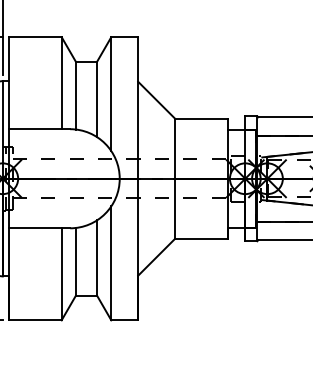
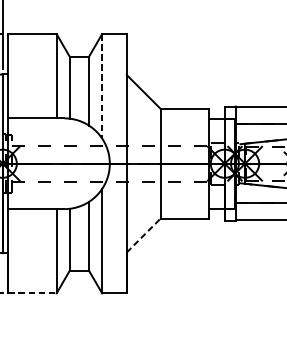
line: (111, 94) -> (102, 86), solid -> dashed
line: (157, 256) -> (144, 234), solid -> dashed
line: (35, 320) -> (32, 293), solid -> dashed

